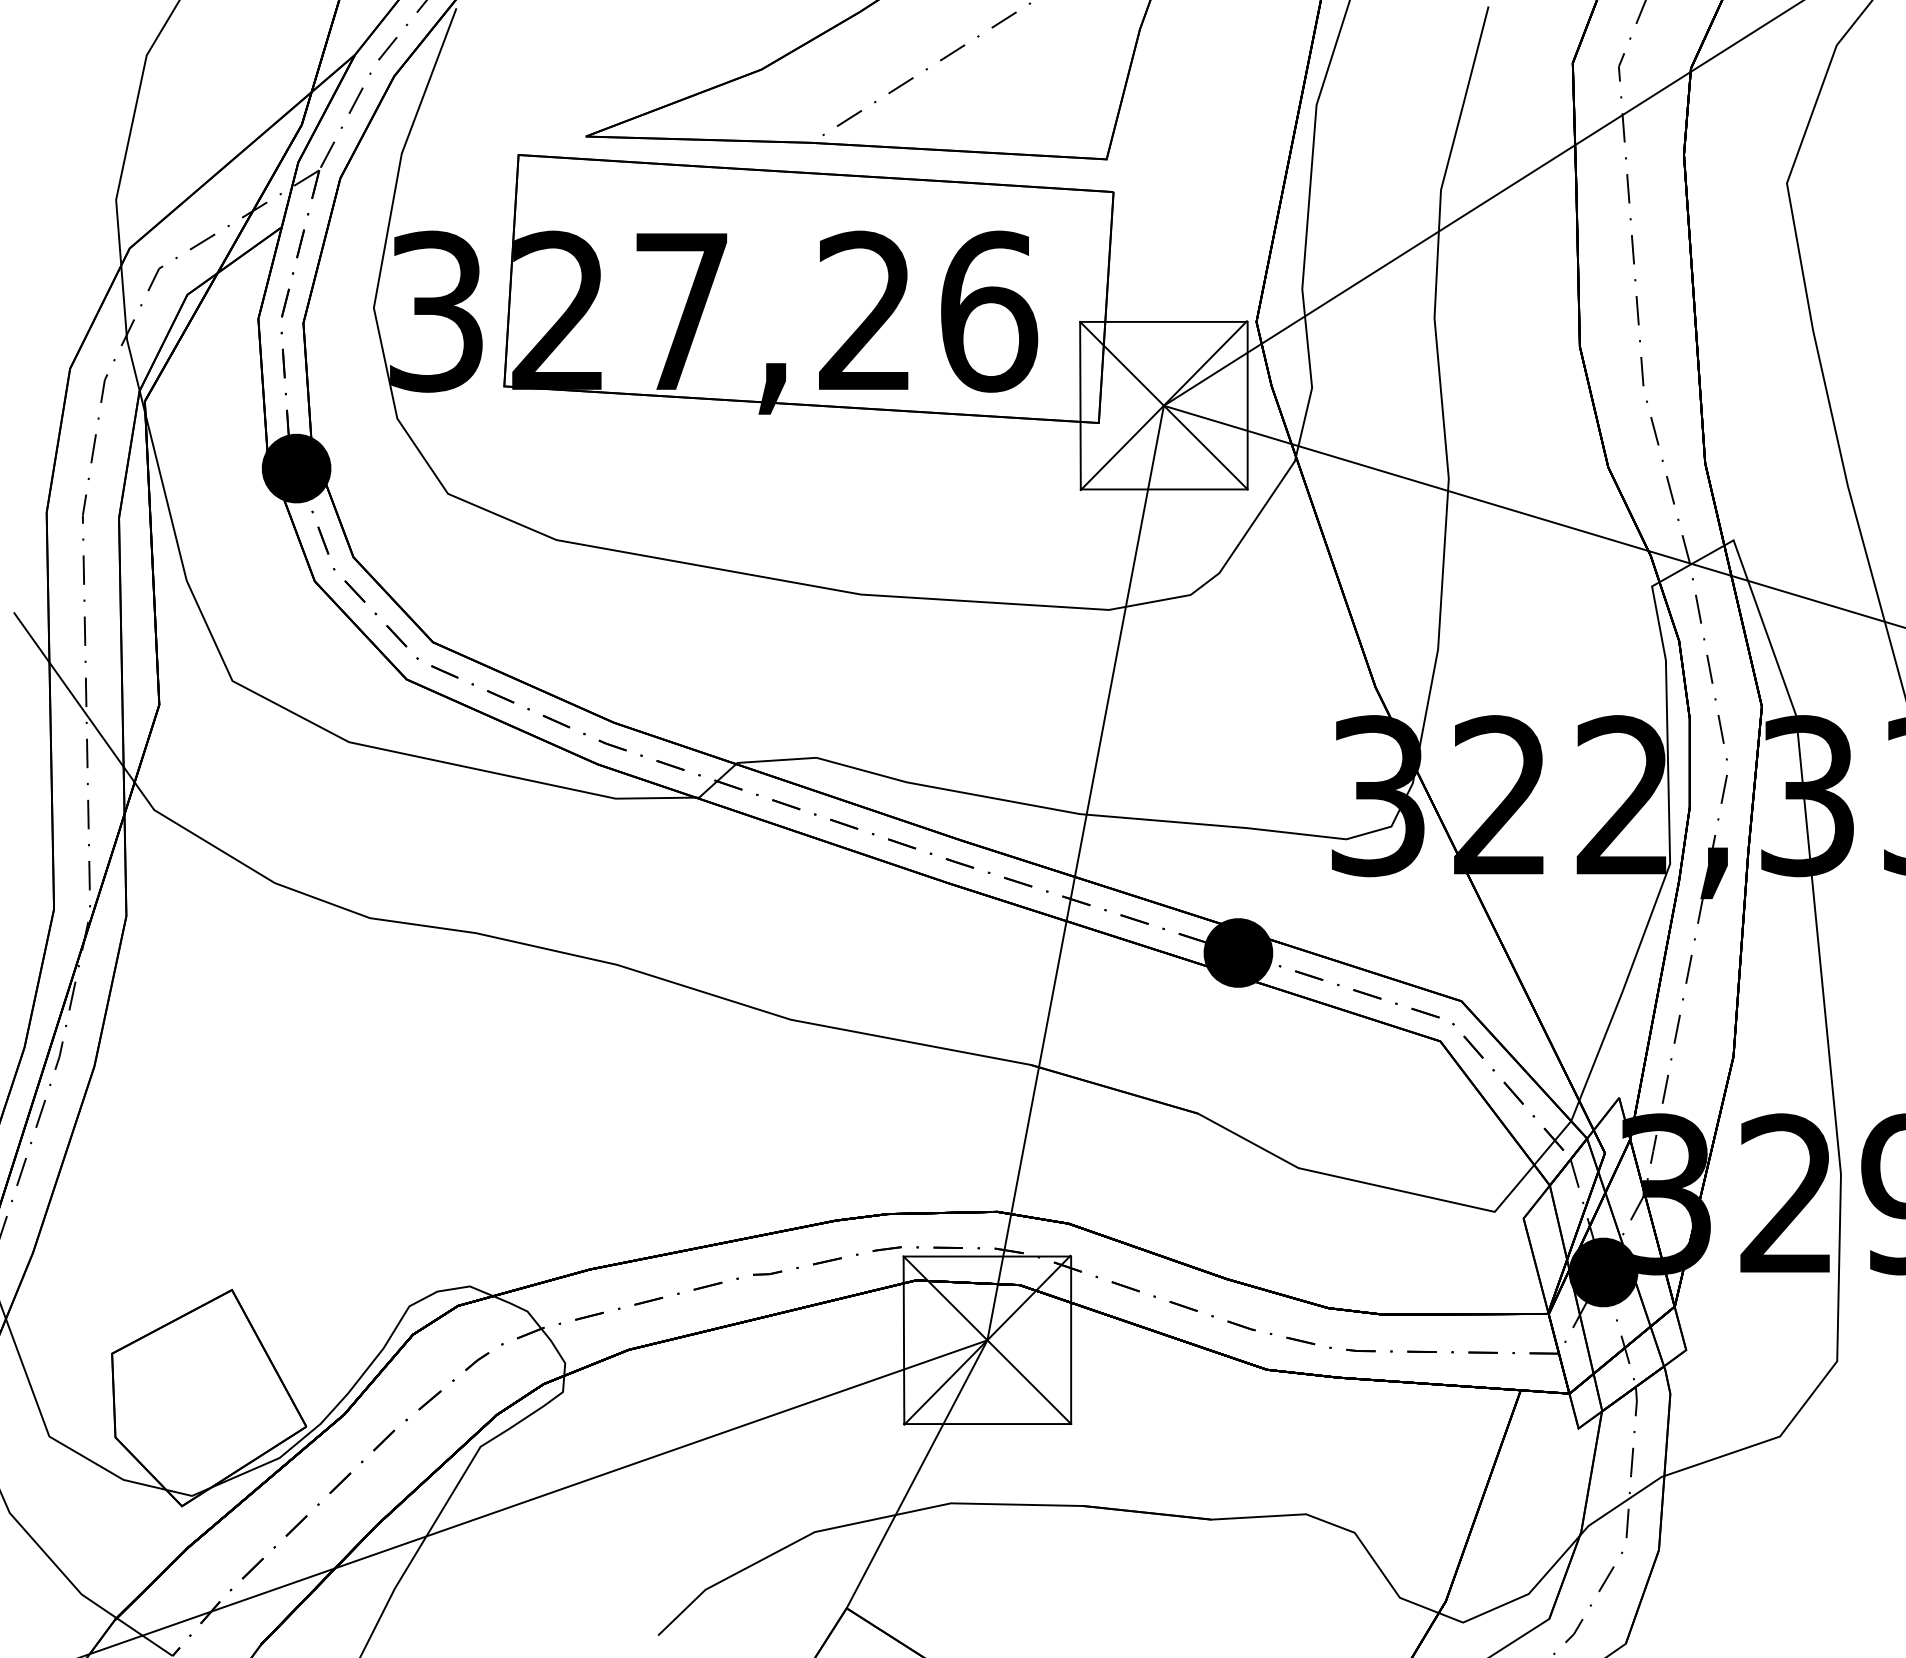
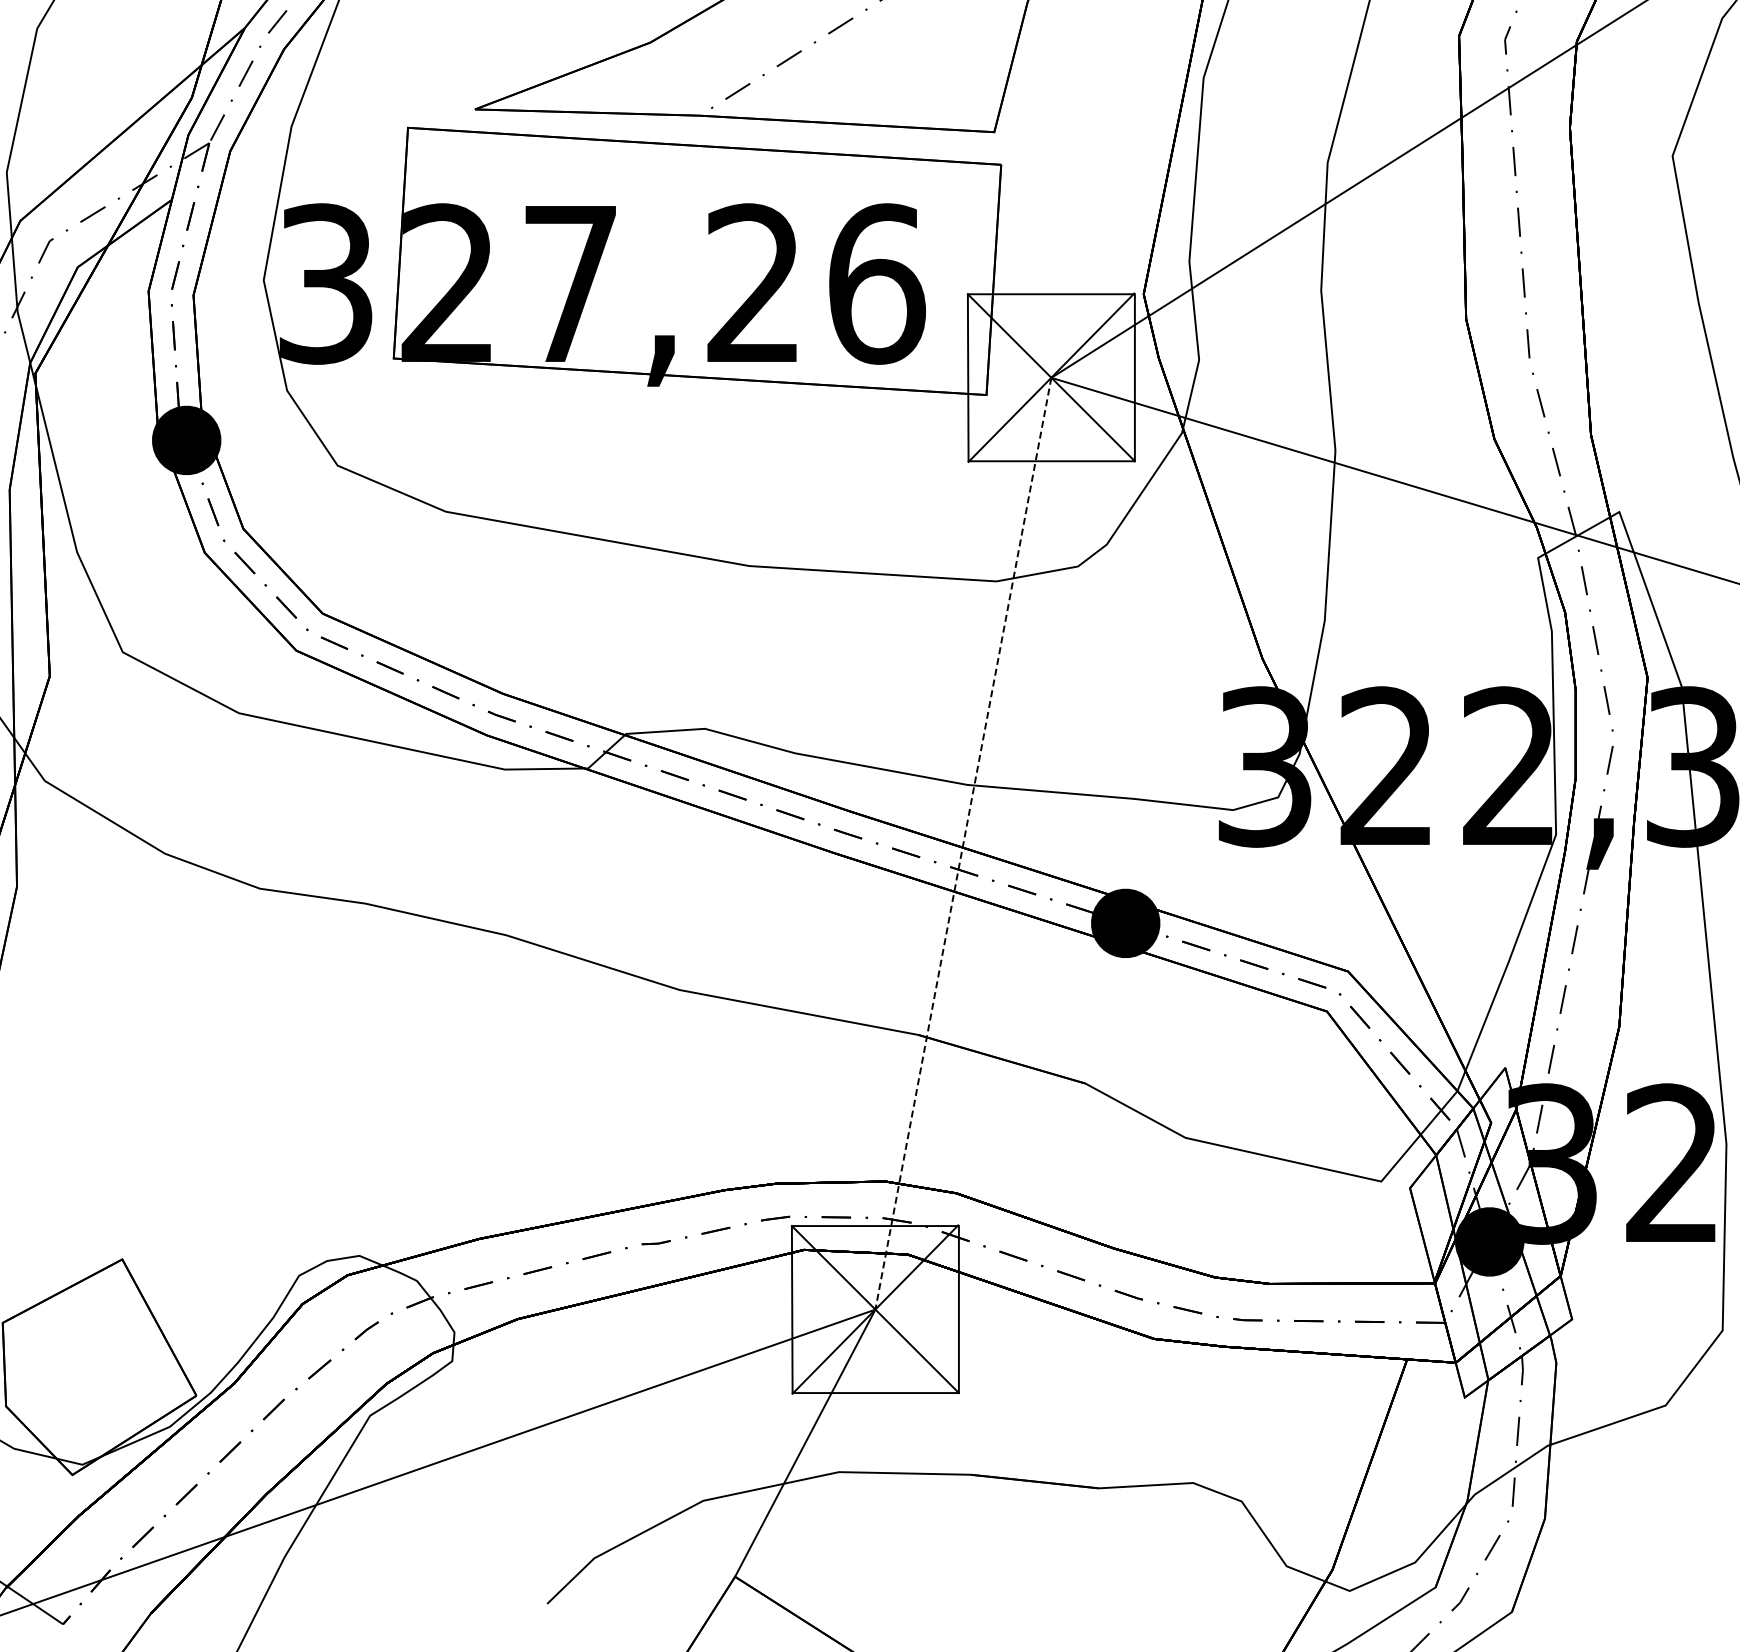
line: (1075, 873) -> (963, 844), solid -> dashed

